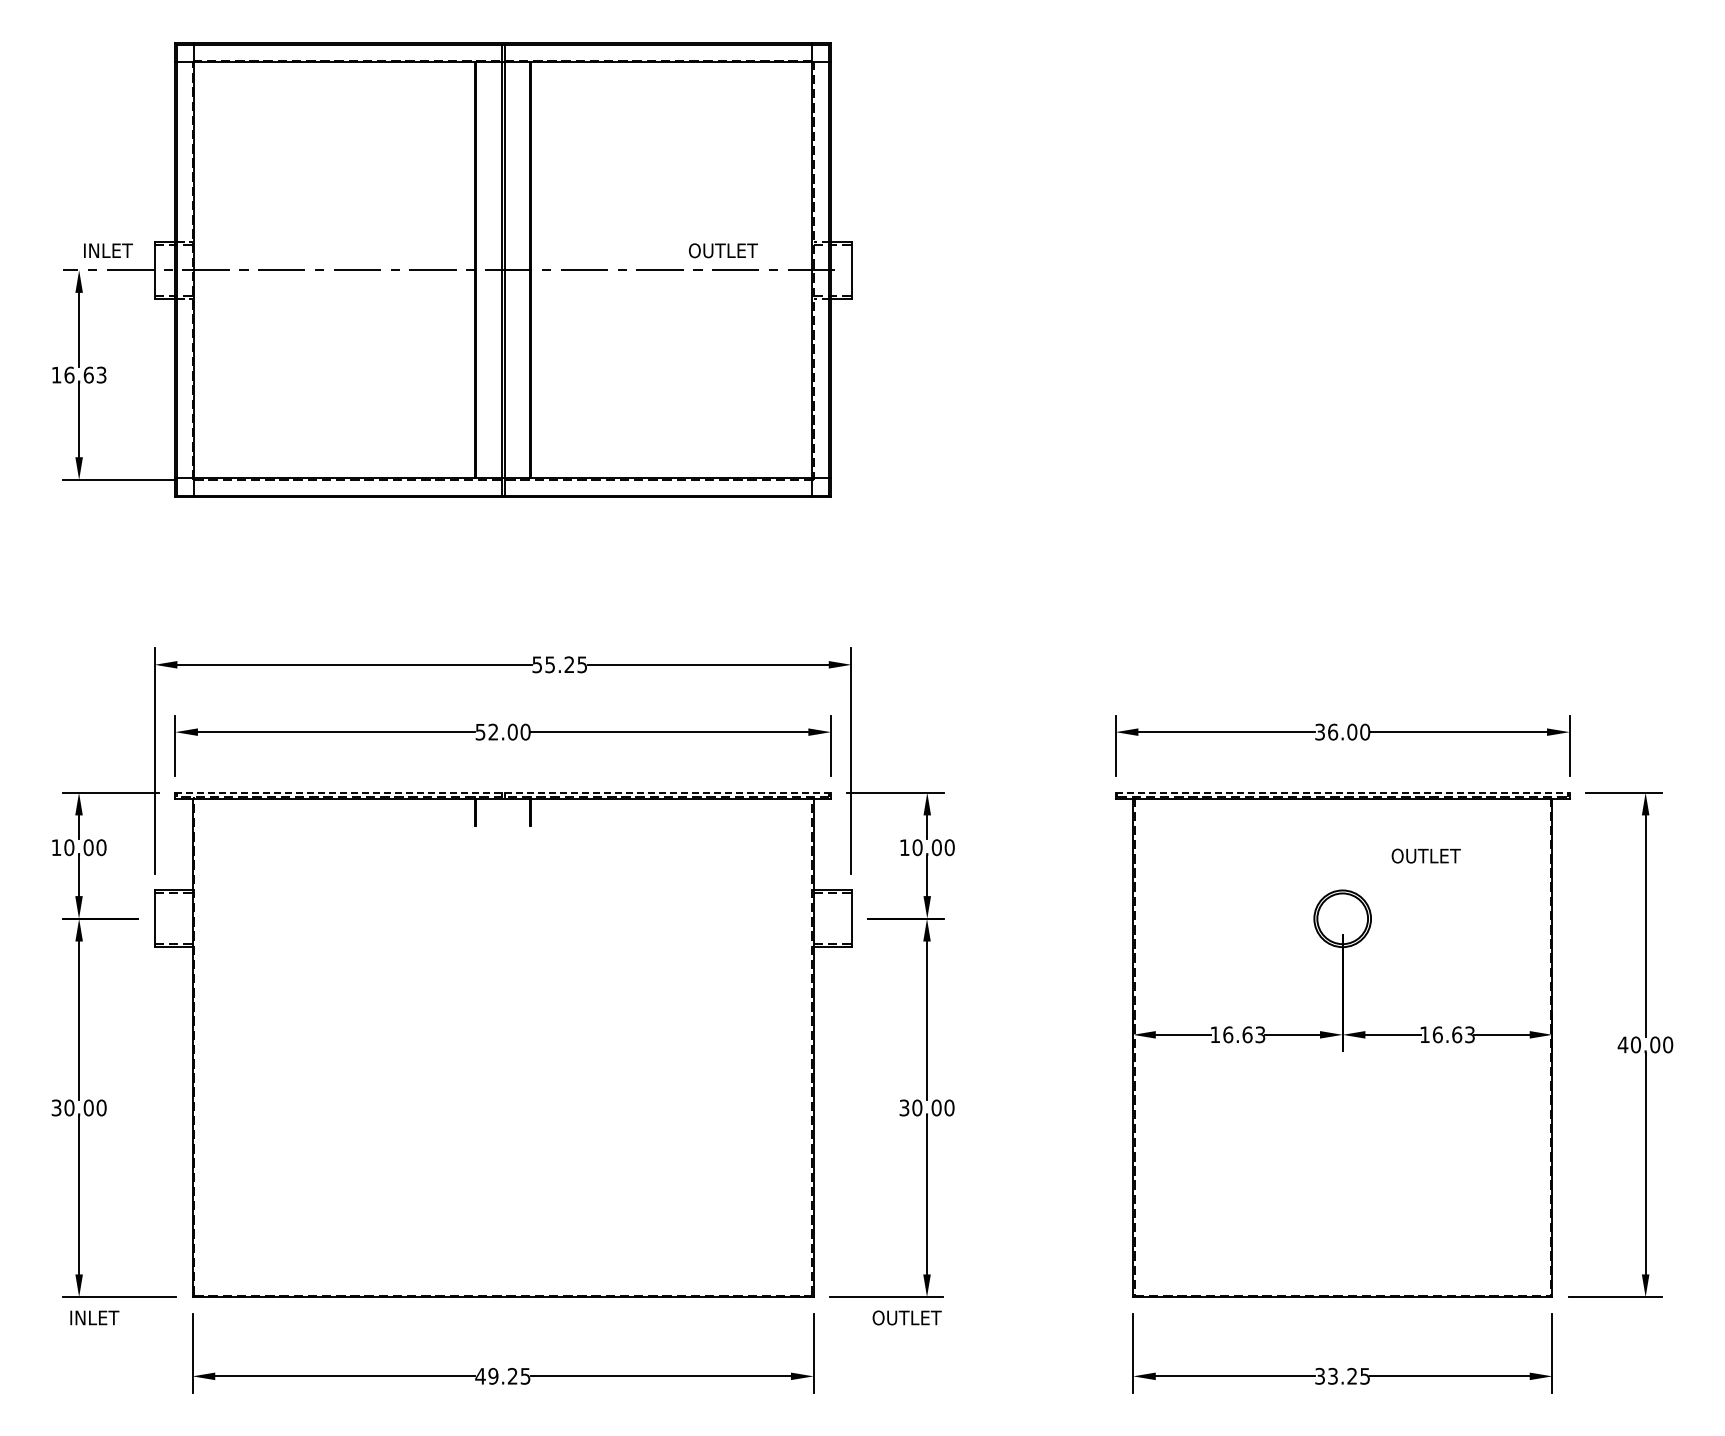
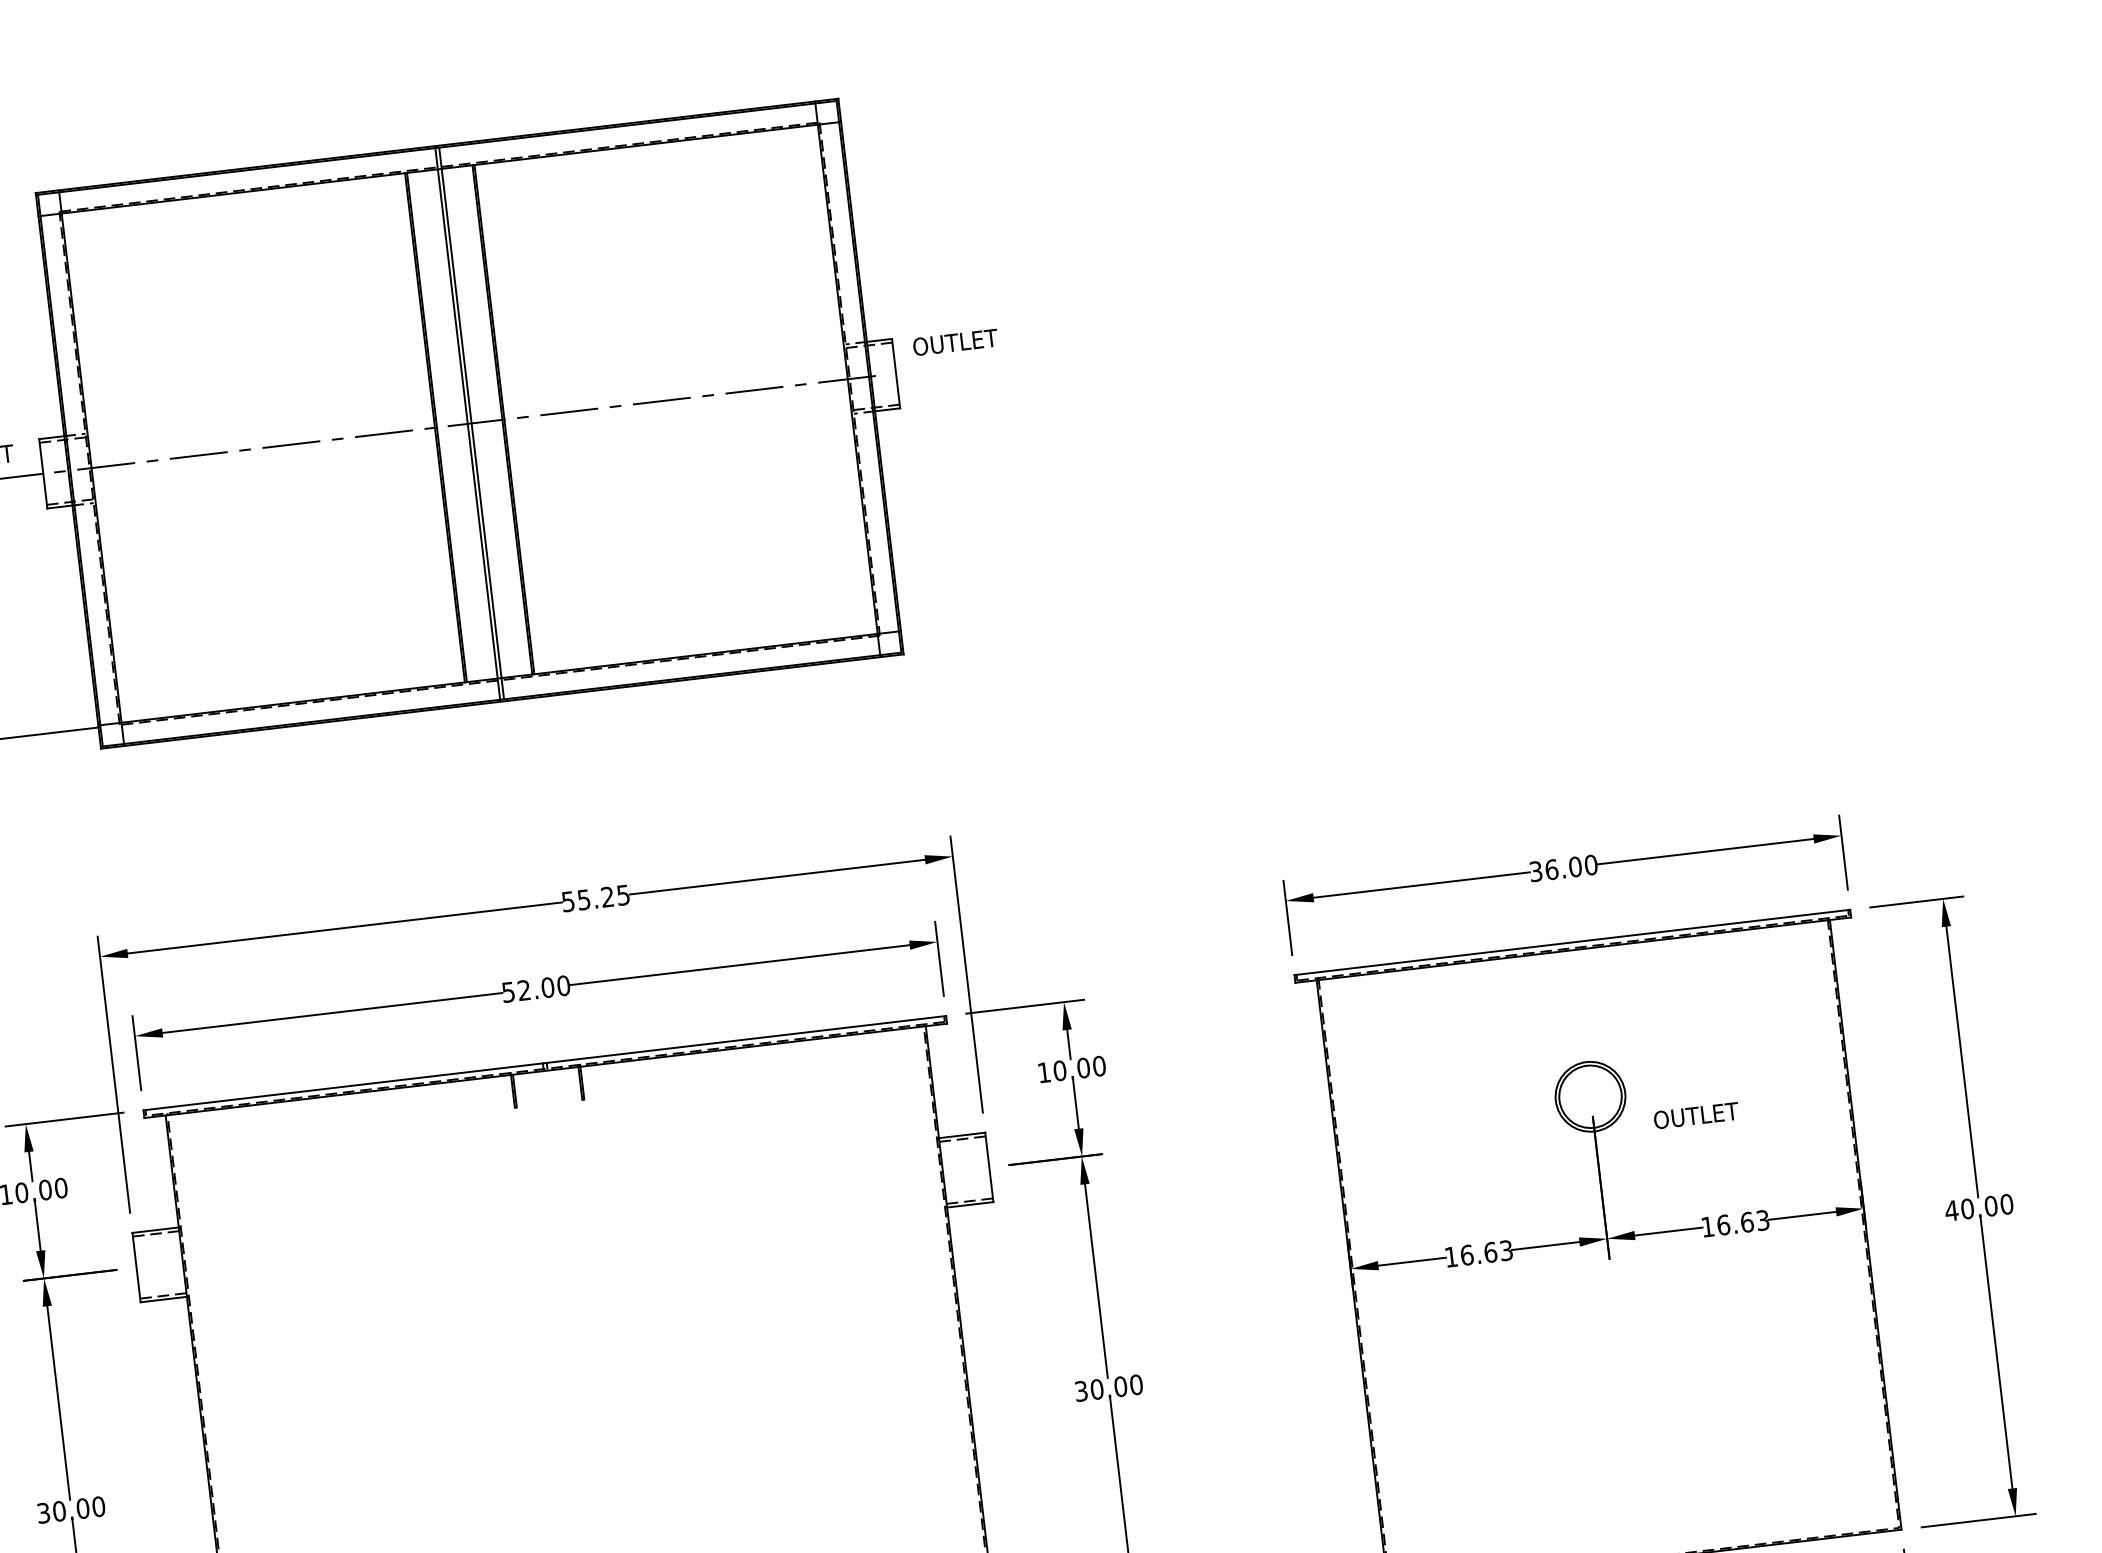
text: (723, 250) -> (955, 342), moved
line: (503, 792) -> (545, 1062), dashed -> solid
line: (1343, 792) -> (1573, 942), dashed -> solid
text: (1425, 855) -> (1695, 1115), moved

